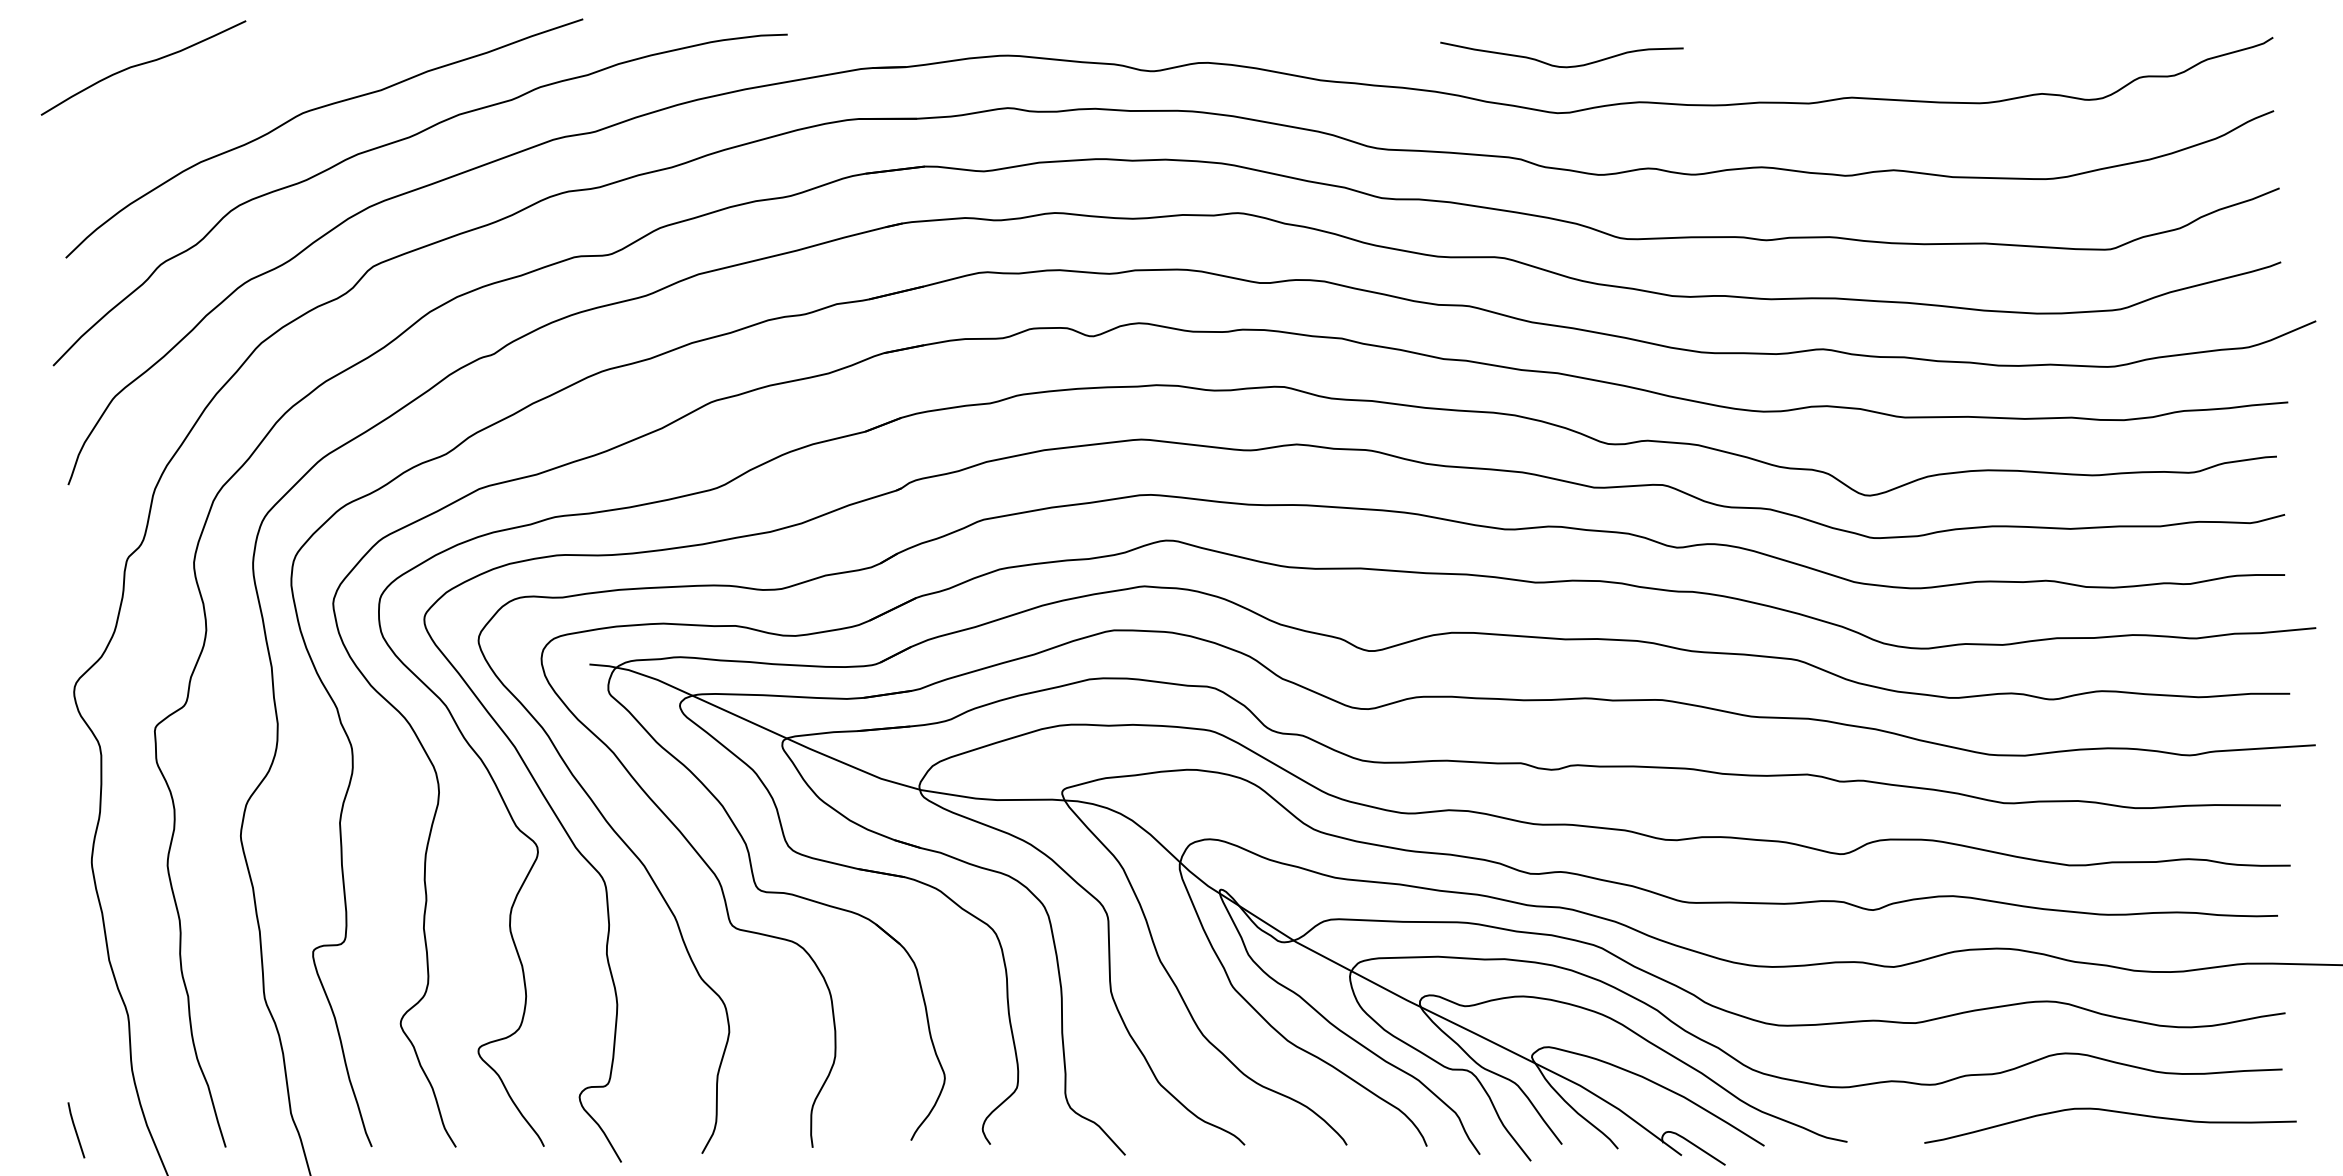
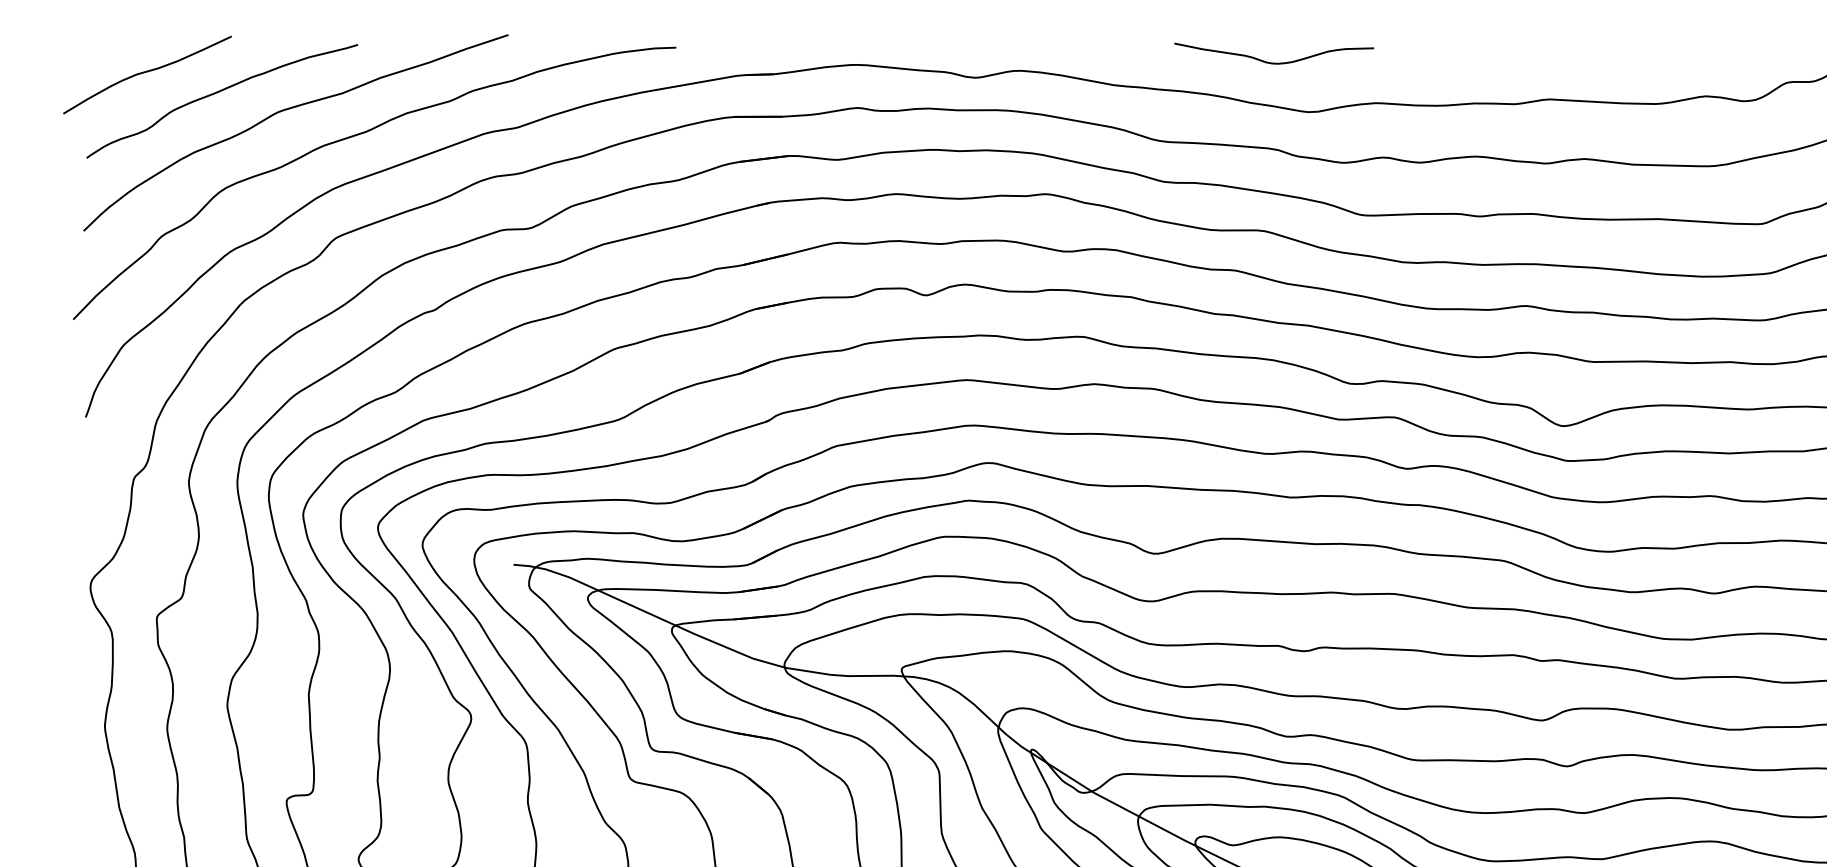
curve: (1558, 65) -> (1271, 62), moved
curve: (230, 89) -> (218, 92), added

